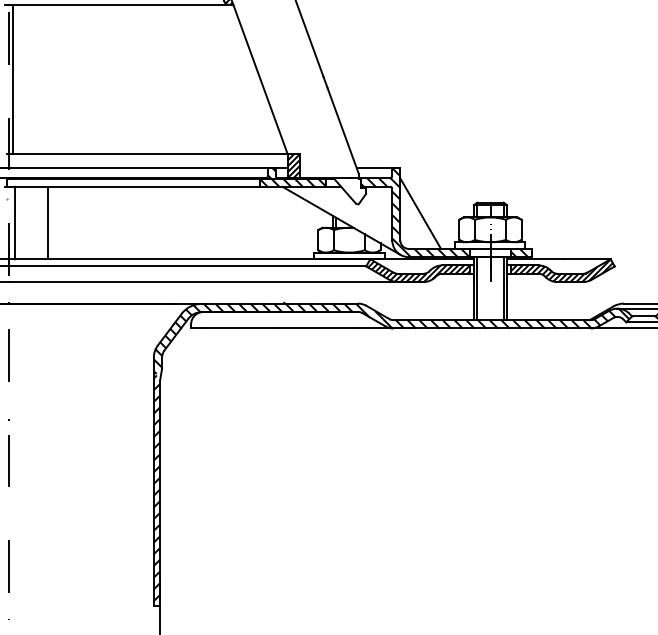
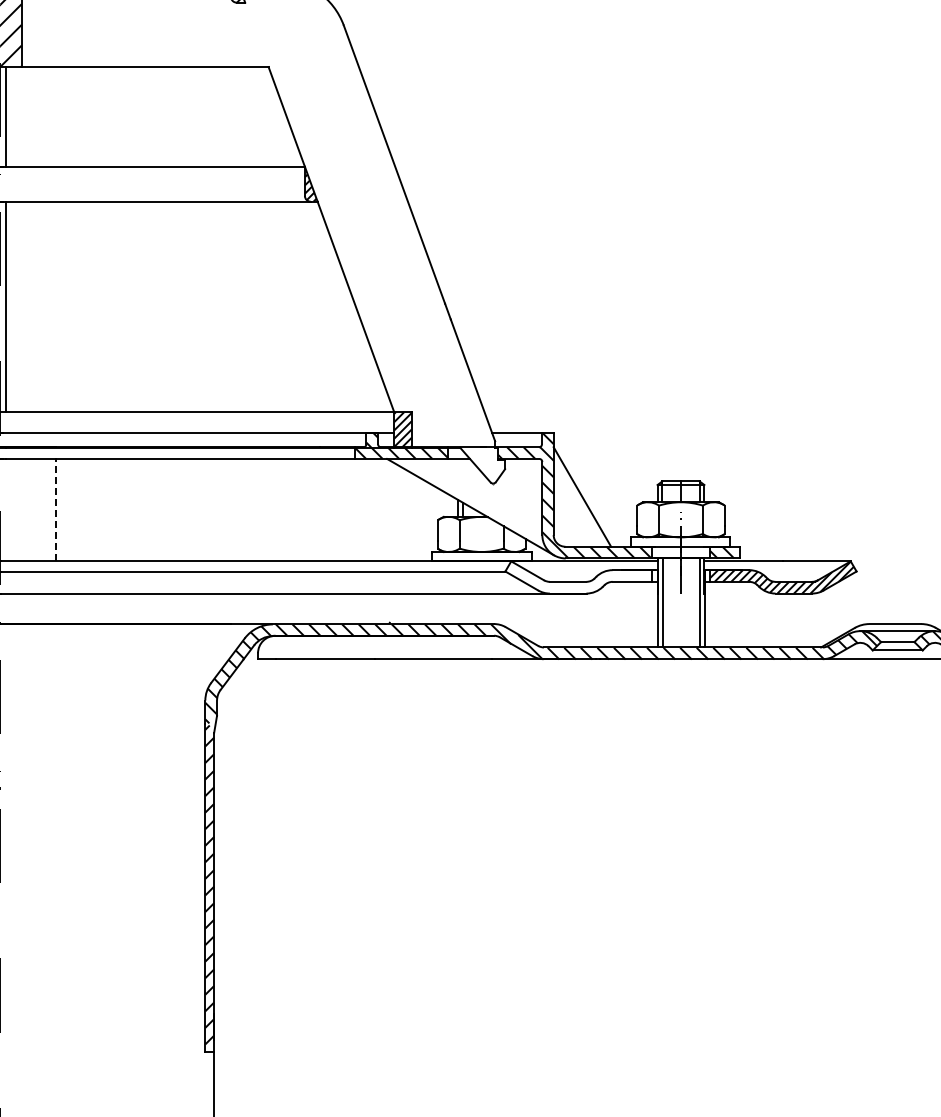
line: (15, 222) -> (9, 509), removed
line: (48, 222) -> (56, 509), solid -> dashed
hatch: (418, 270) -> (579, 577), removed

